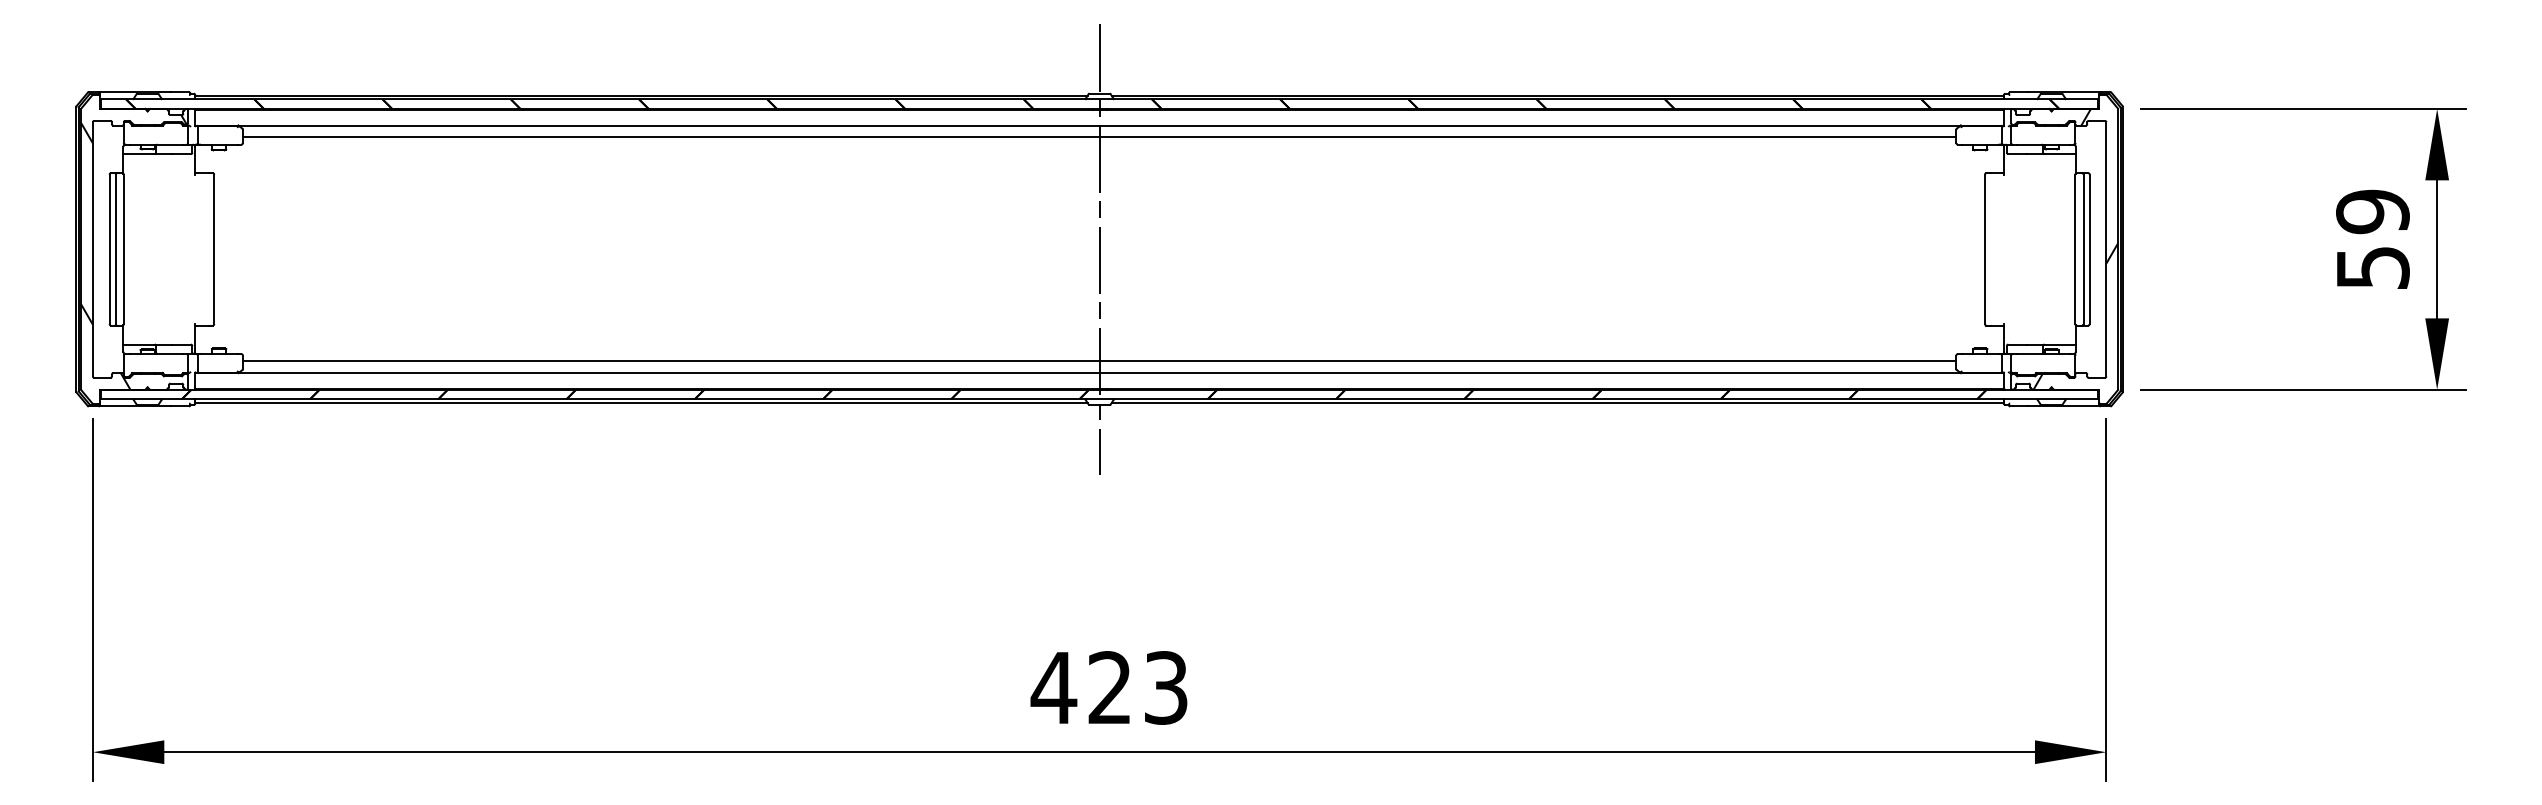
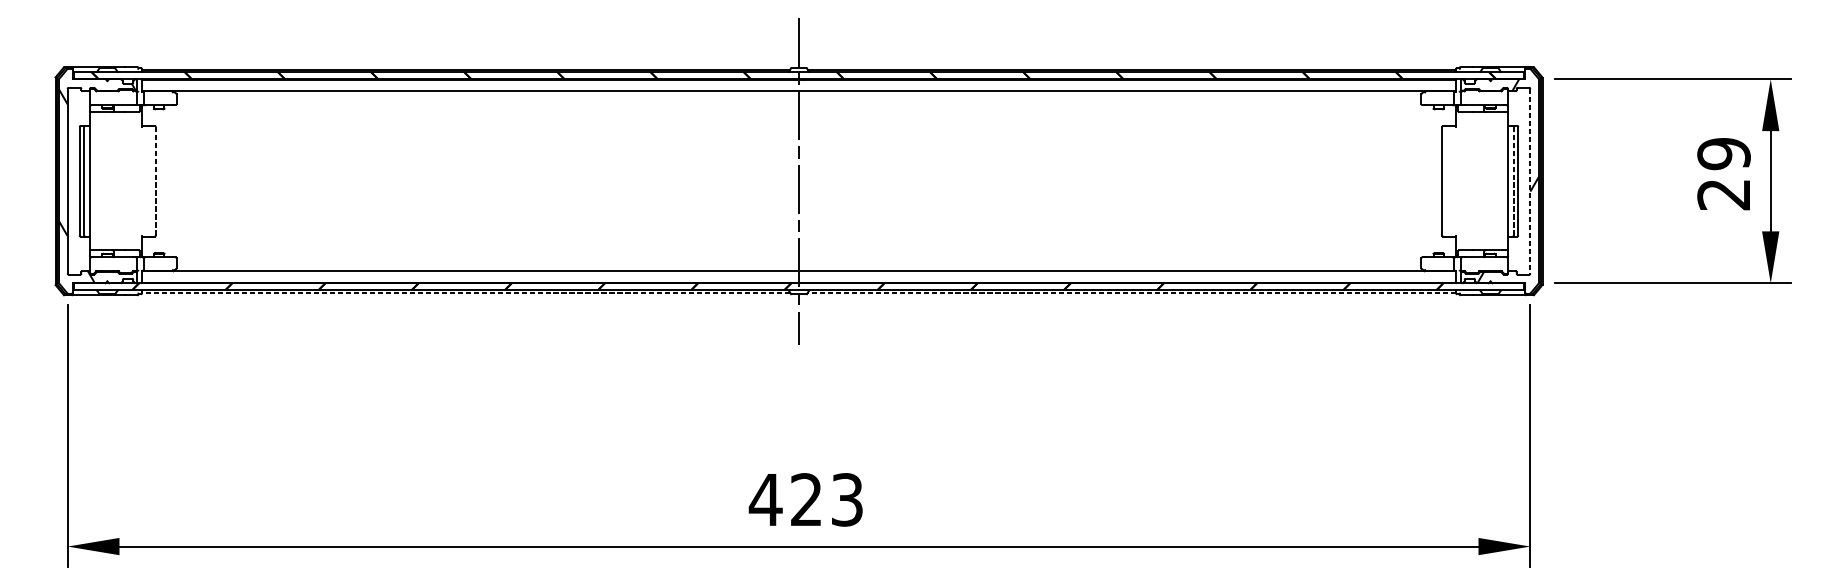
line: (1099, 137) -> (798, 99), removed
line: (214, 249) -> (155, 181), solid -> dashed
line: (2083, 249) -> (1513, 181), solid -> dashed
line: (2106, 249) -> (1530, 181), solid -> dashed
text: (2372, 268) -> (1723, 195), 59 -> 29
line: (1099, 361) -> (798, 262), removed
line: (640, 403) -> (465, 293), solid -> dashed
line: (1557, 403) -> (1131, 293), solid -> dashed

